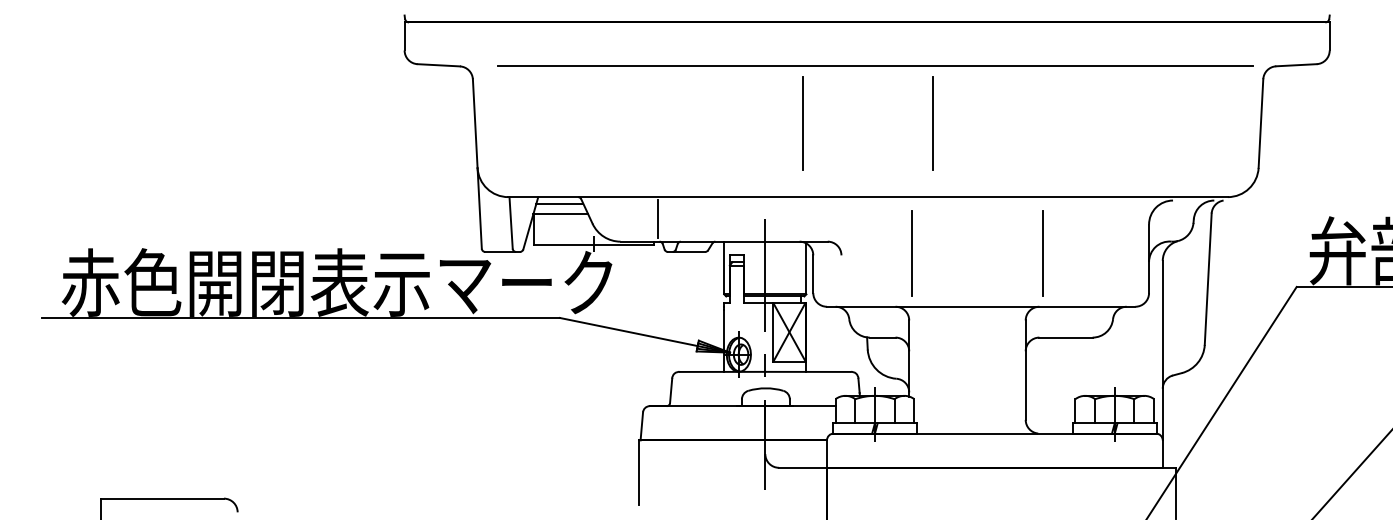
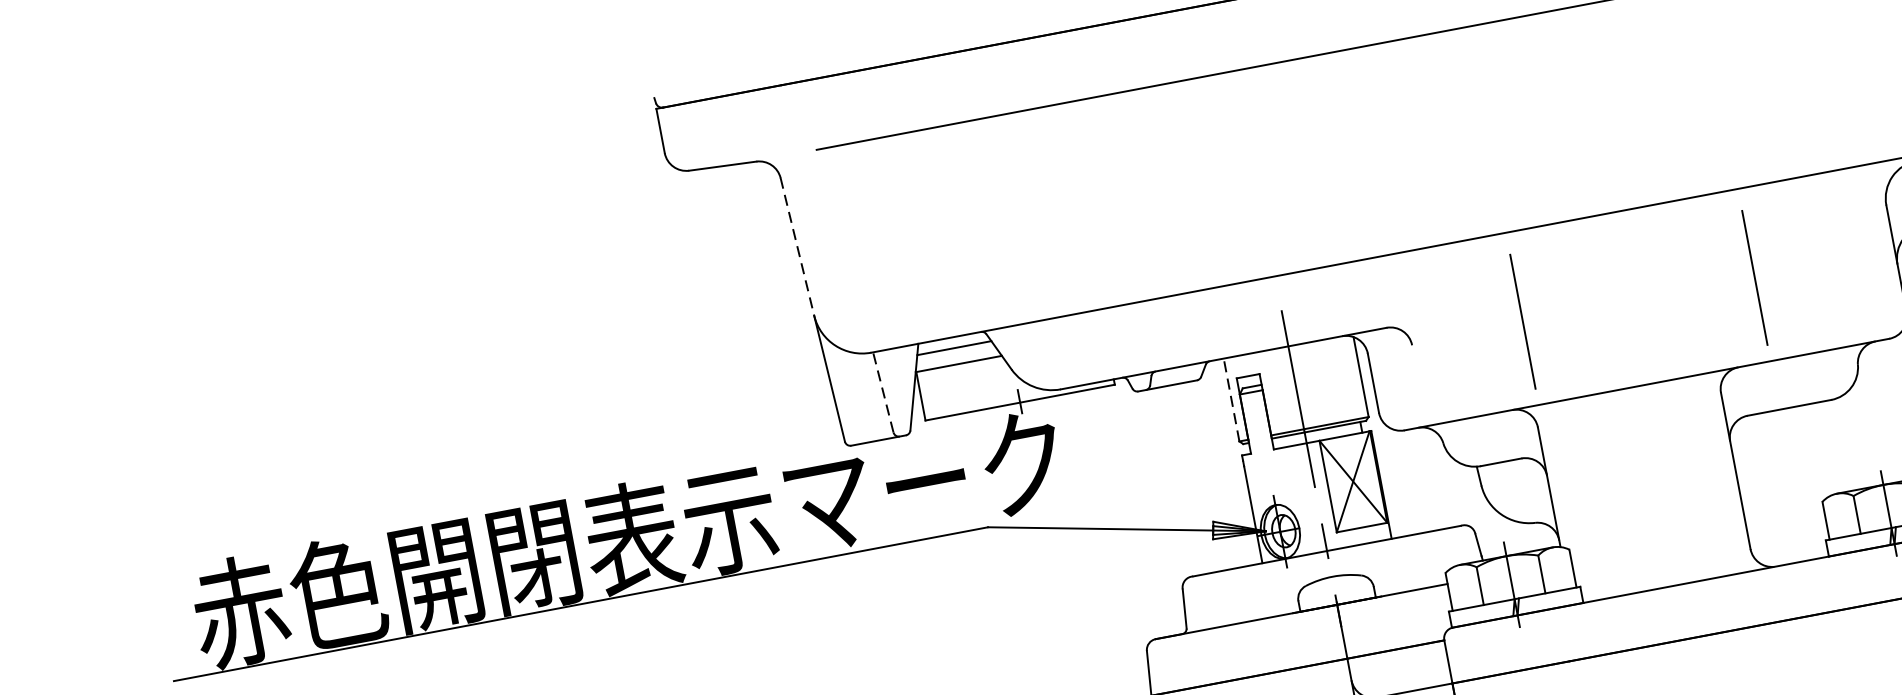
line: (803, 123) -> (1313, 149), removed
line: (933, 123) -> (1517, 110), removed
line: (475, 124) -> (798, 248), solid -> dashed
line: (657, 218) -> (1112, 341), removed
line: (511, 222) -> (883, 391), solid -> dashed
line: (1042, 253) -> (1754, 277), moved
line: (724, 267) -> (1231, 399), solid -> dashed

